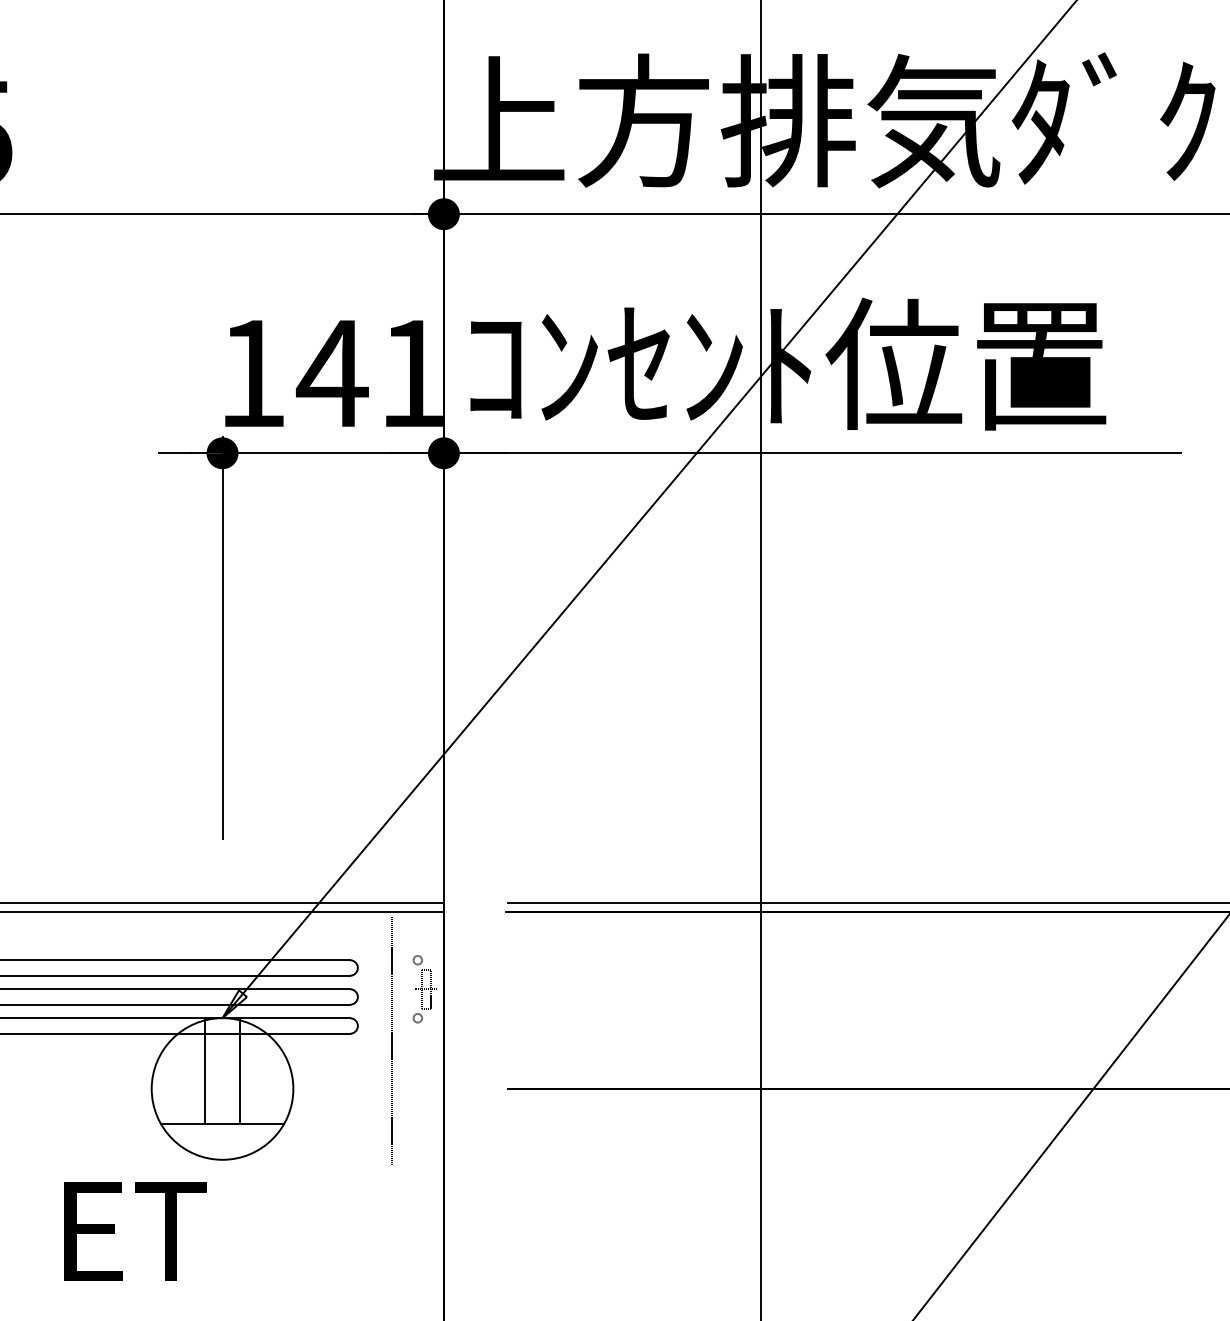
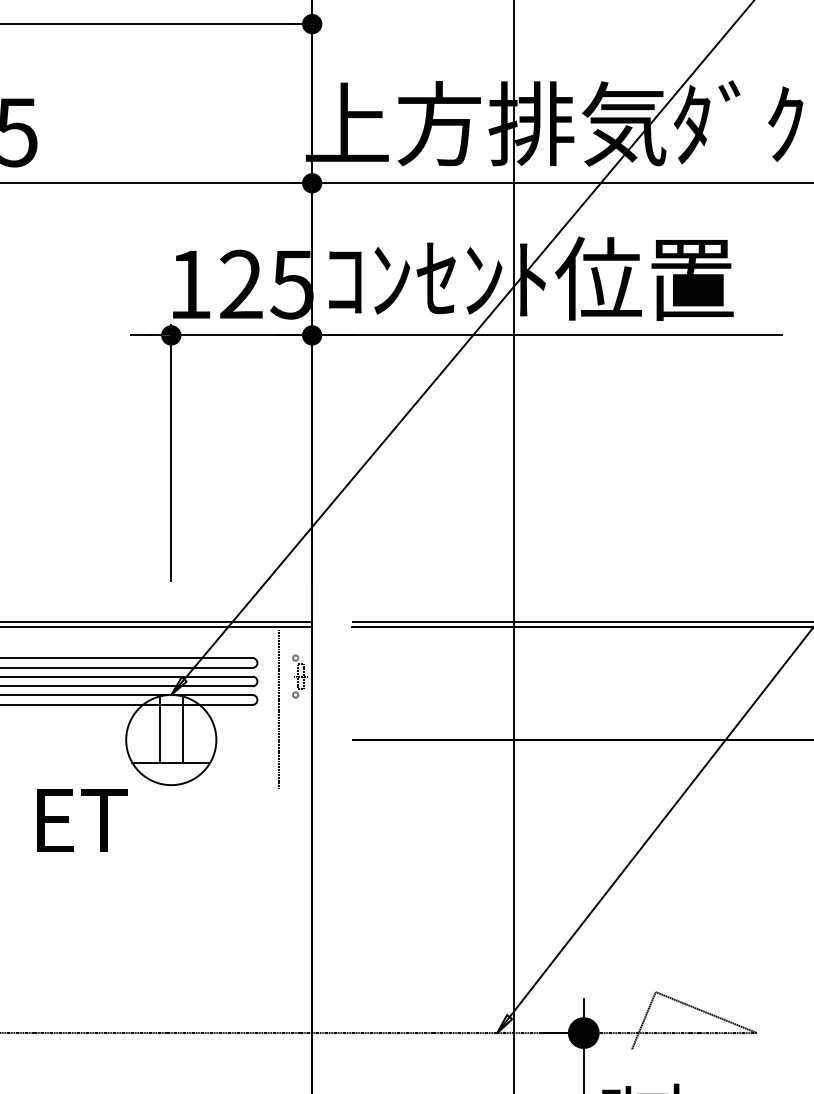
text: (370, 373) -> (265, 284), 141 -> 125
text: (136, 1231) -> (82, 820), moved

